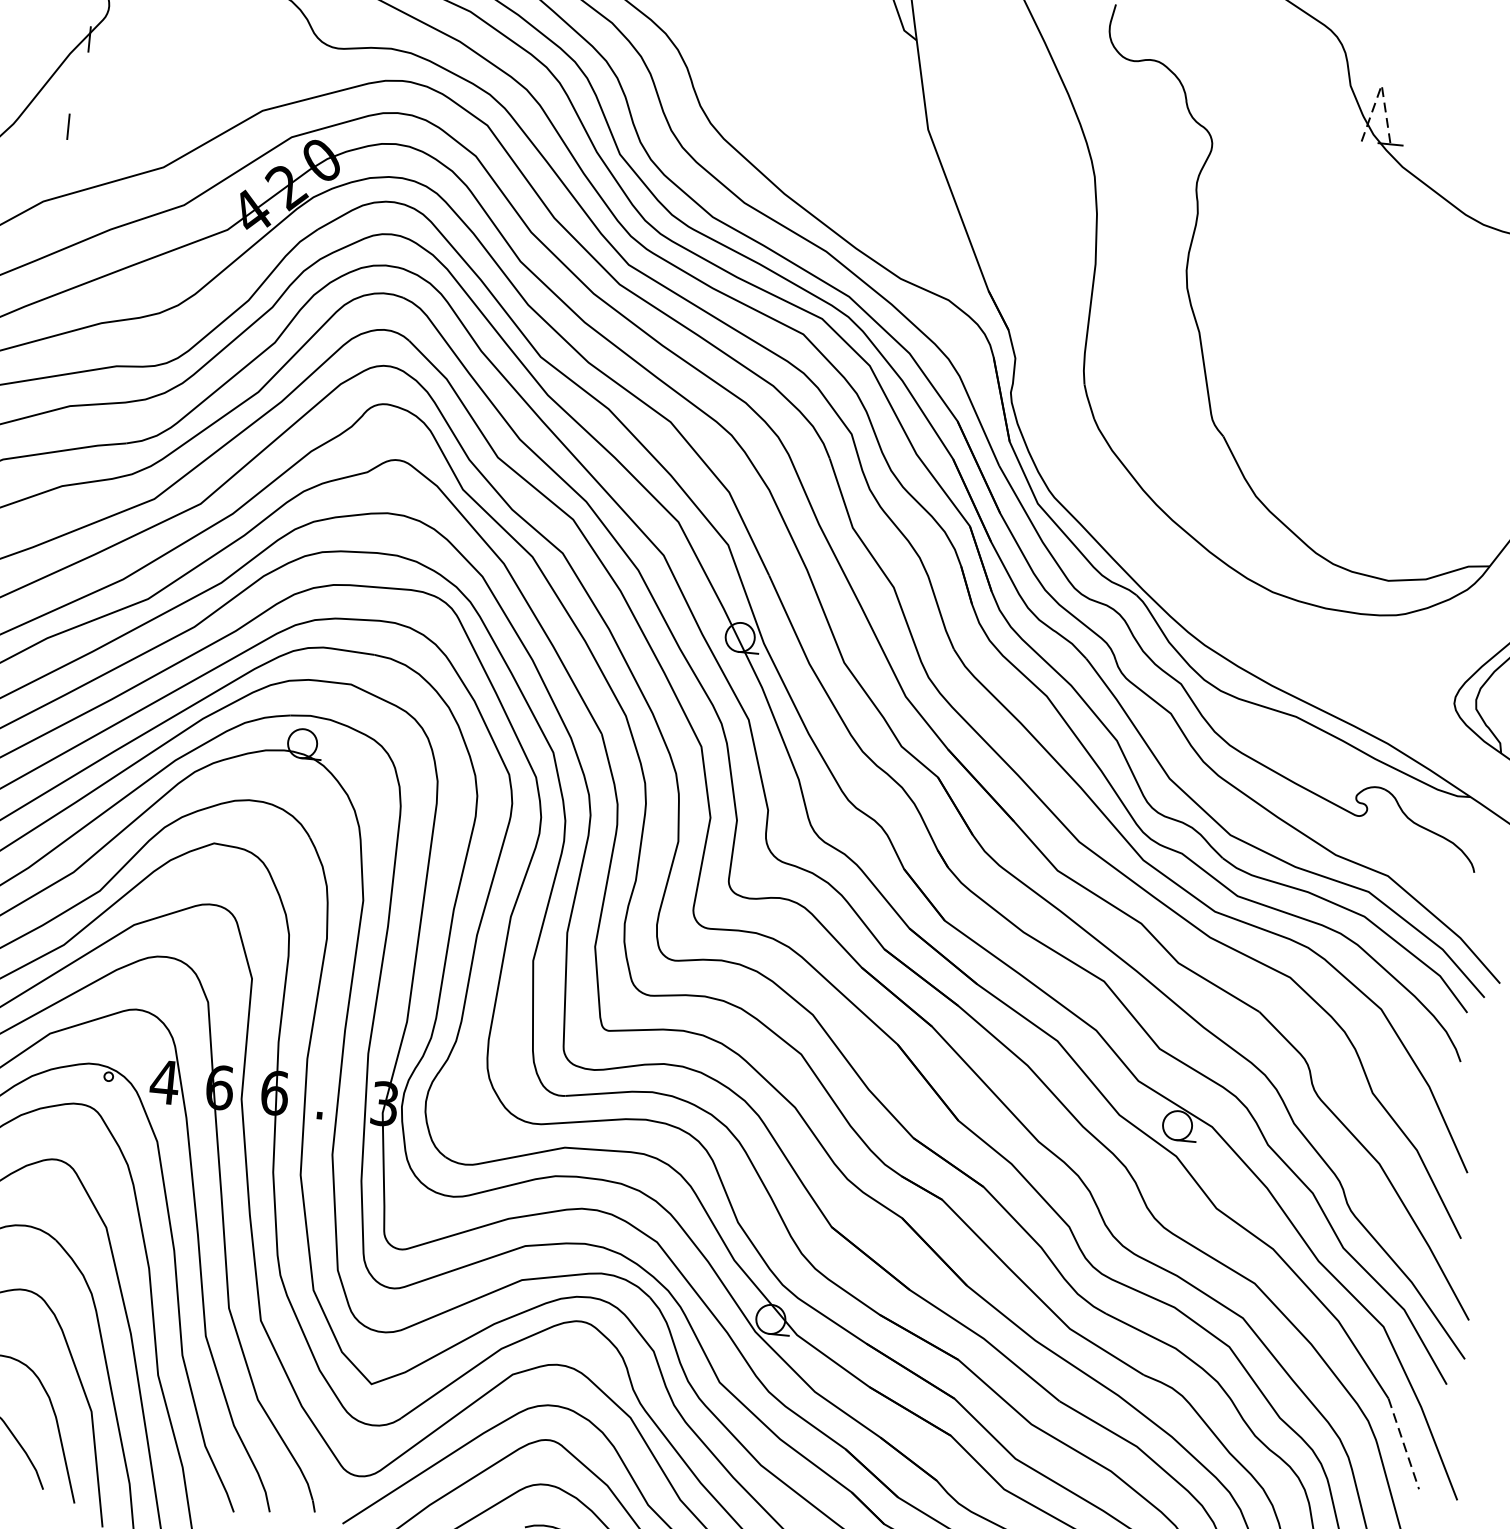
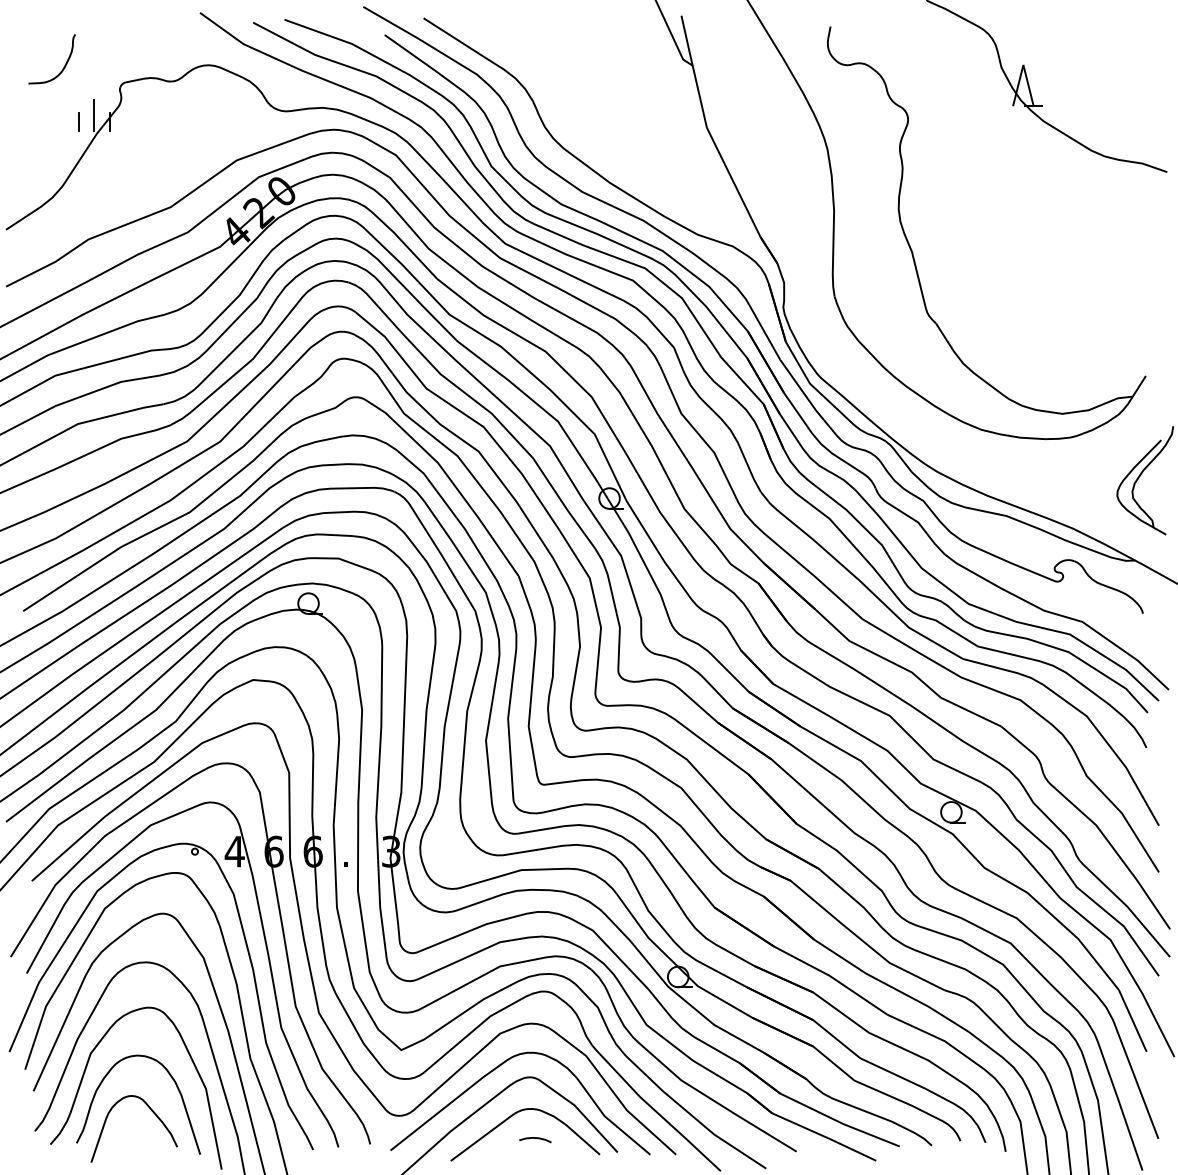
line: (69, 26) -> (94, 114), added
line: (1381, 85) -> (1023, 65), dashed -> solid
line: (67, 125) -> (78, 121), moved
line: (1403, 1443) -> (1132, 1020), dashed -> solid

